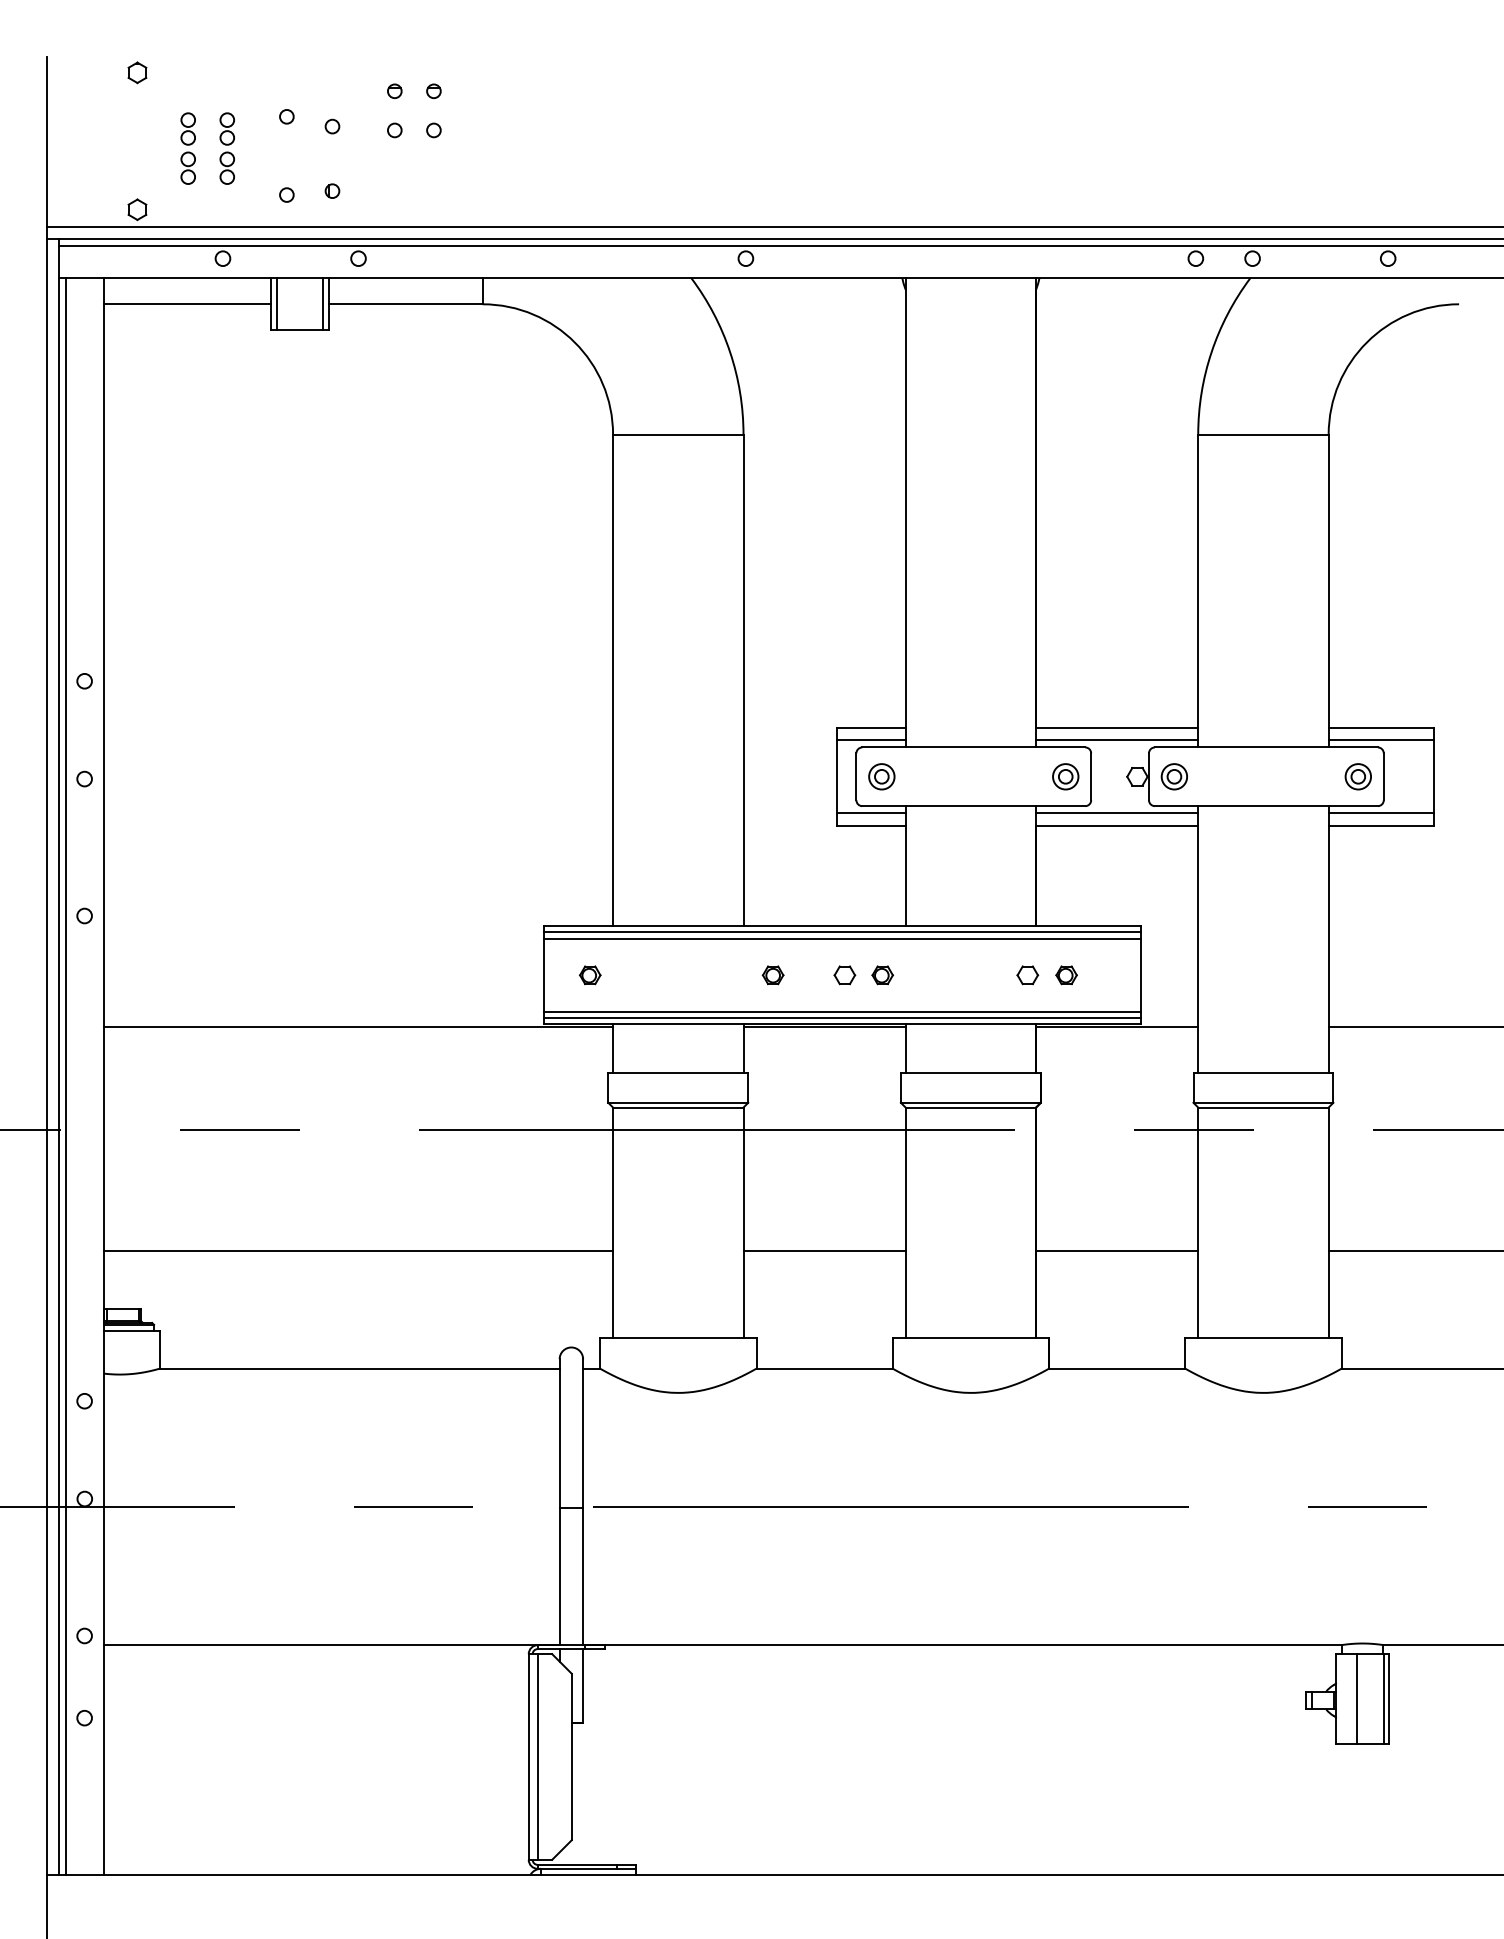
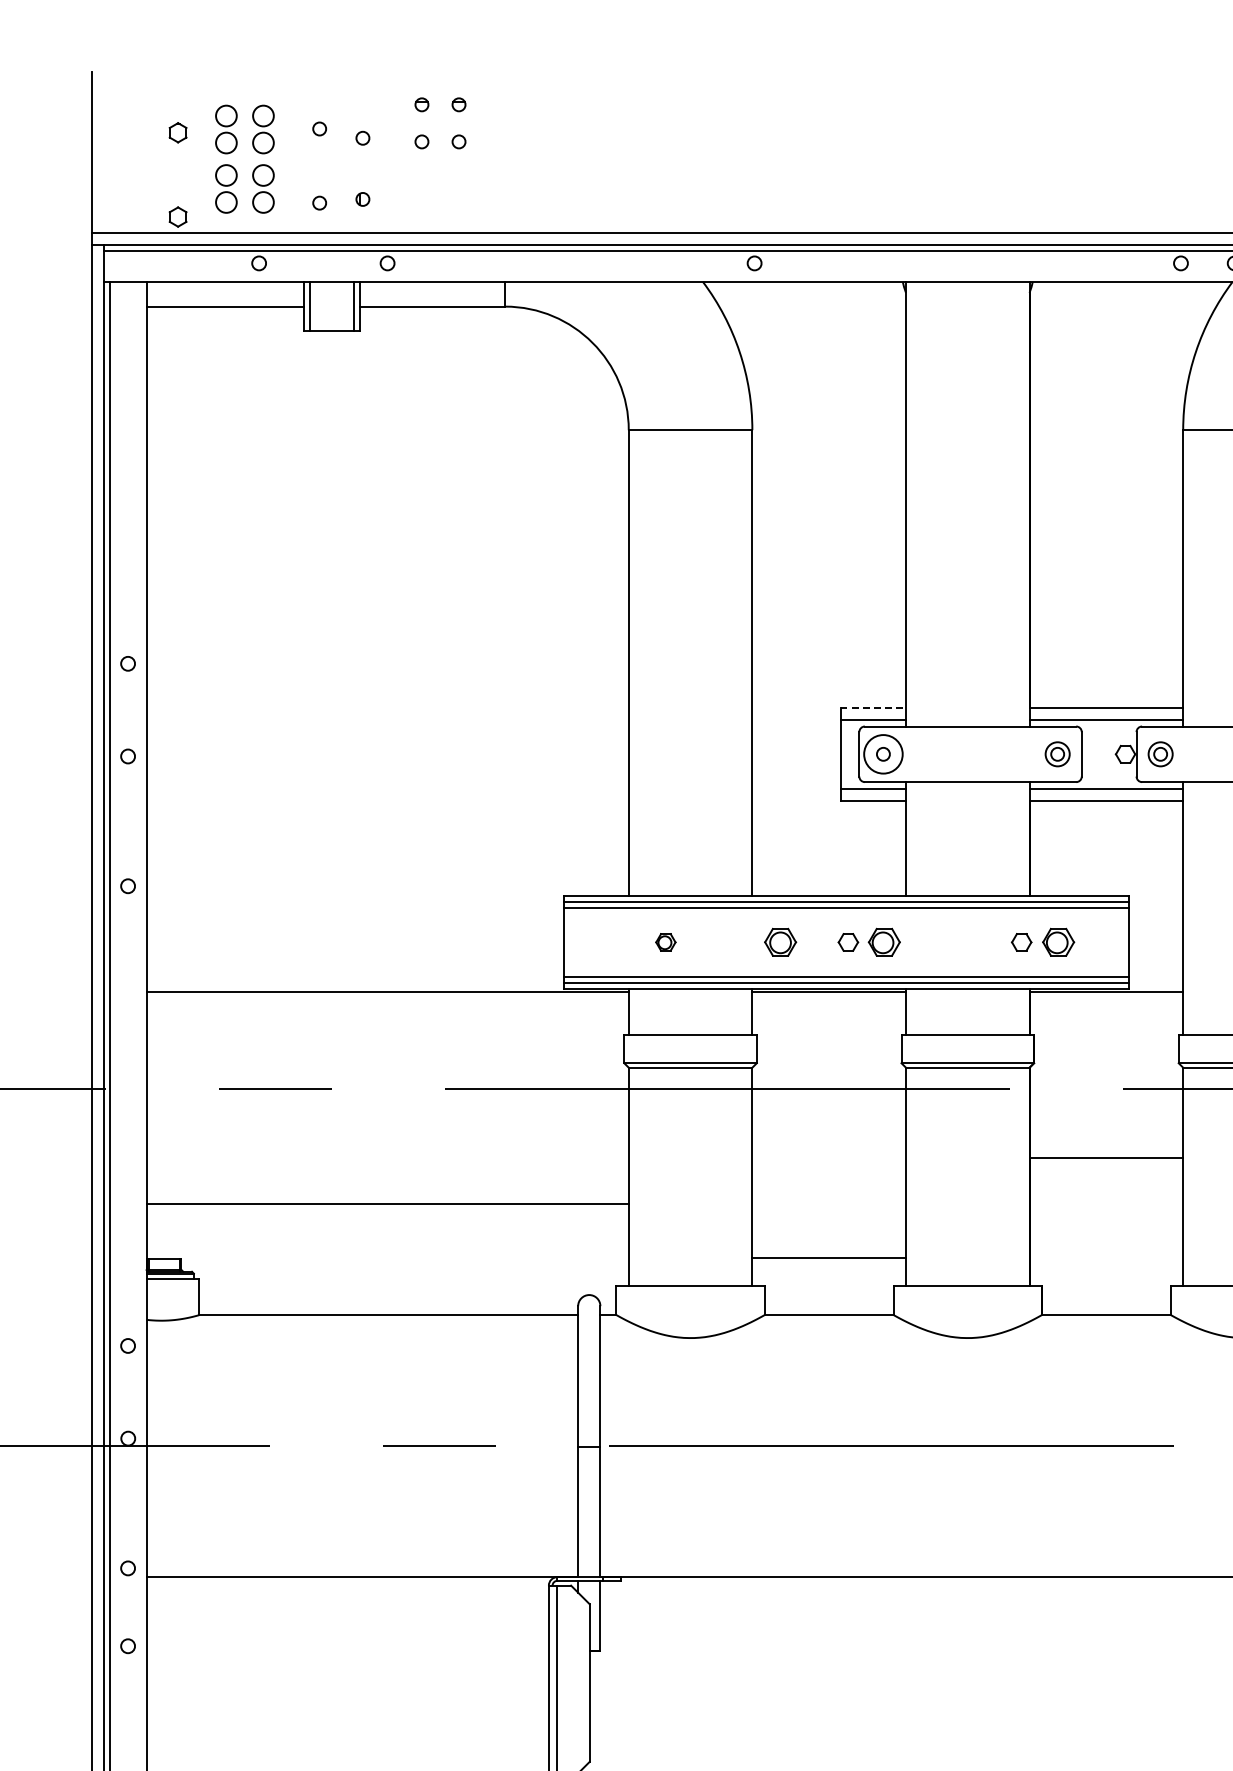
part: (137, 72) -> (178, 132), moved
part: (187, 148) -> (225, 159), size x1.6
part: (226, 148) -> (262, 159), size x1.6
line: (871, 727) -> (873, 707), solid -> dashed
circle: (881, 776) -> (883, 754), size x1.6
part: (590, 975) -> (666, 942), moved
part: (772, 975) -> (779, 942), size x1.6
part: (882, 975) -> (884, 942), size x1.6
part: (1066, 975) -> (1058, 942), size x1.6
line: (824, 1250) -> (829, 1258), moved
line: (1117, 1250) -> (1106, 1157), moved

